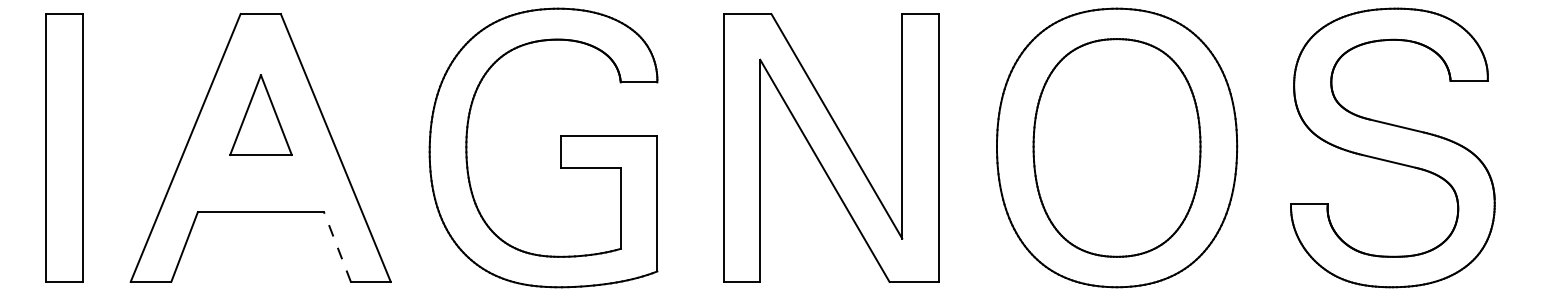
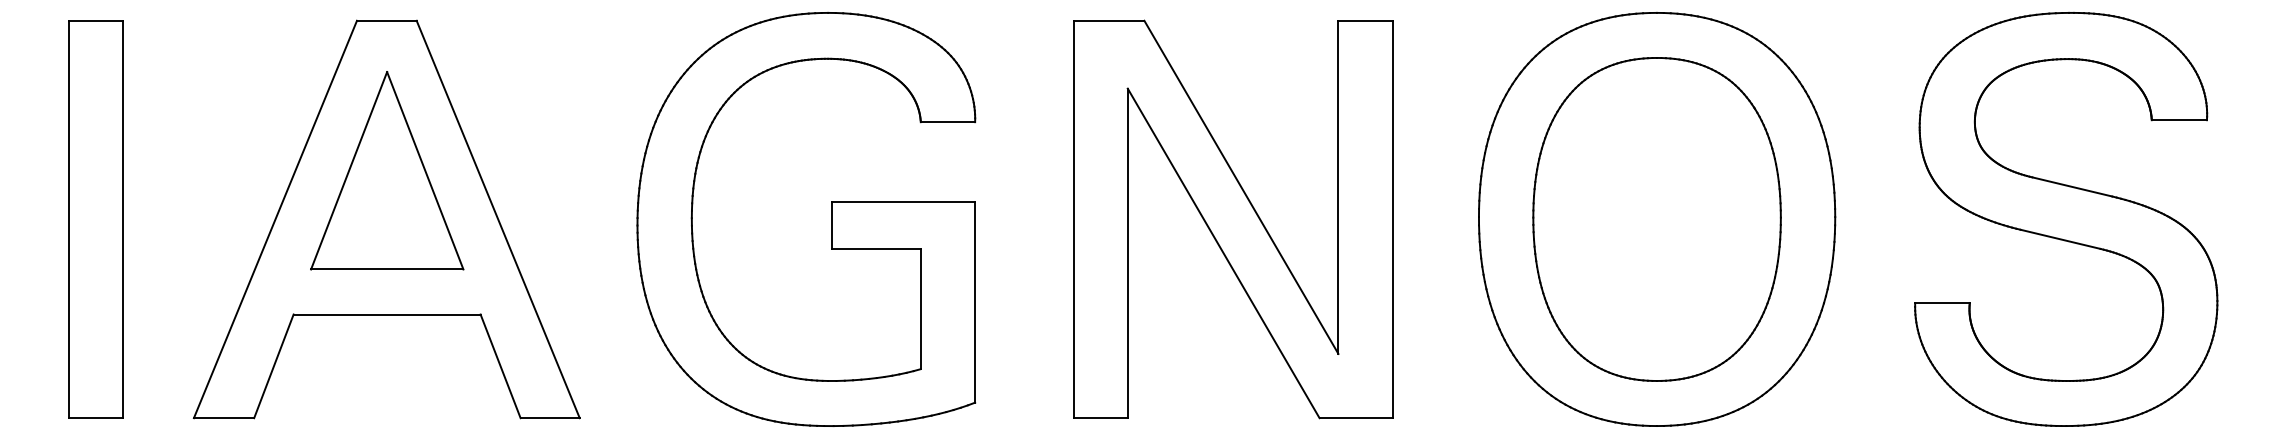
part: (260, 114) -> (386, 169), size x1.67
line: (337, 246) -> (500, 365), dashed -> solid

